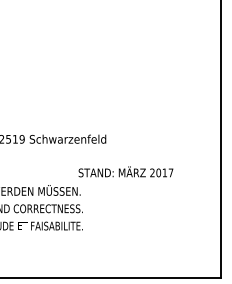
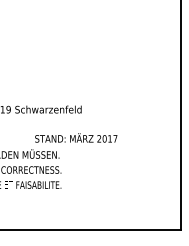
text: (125, 171) -> (75, 137), moved

